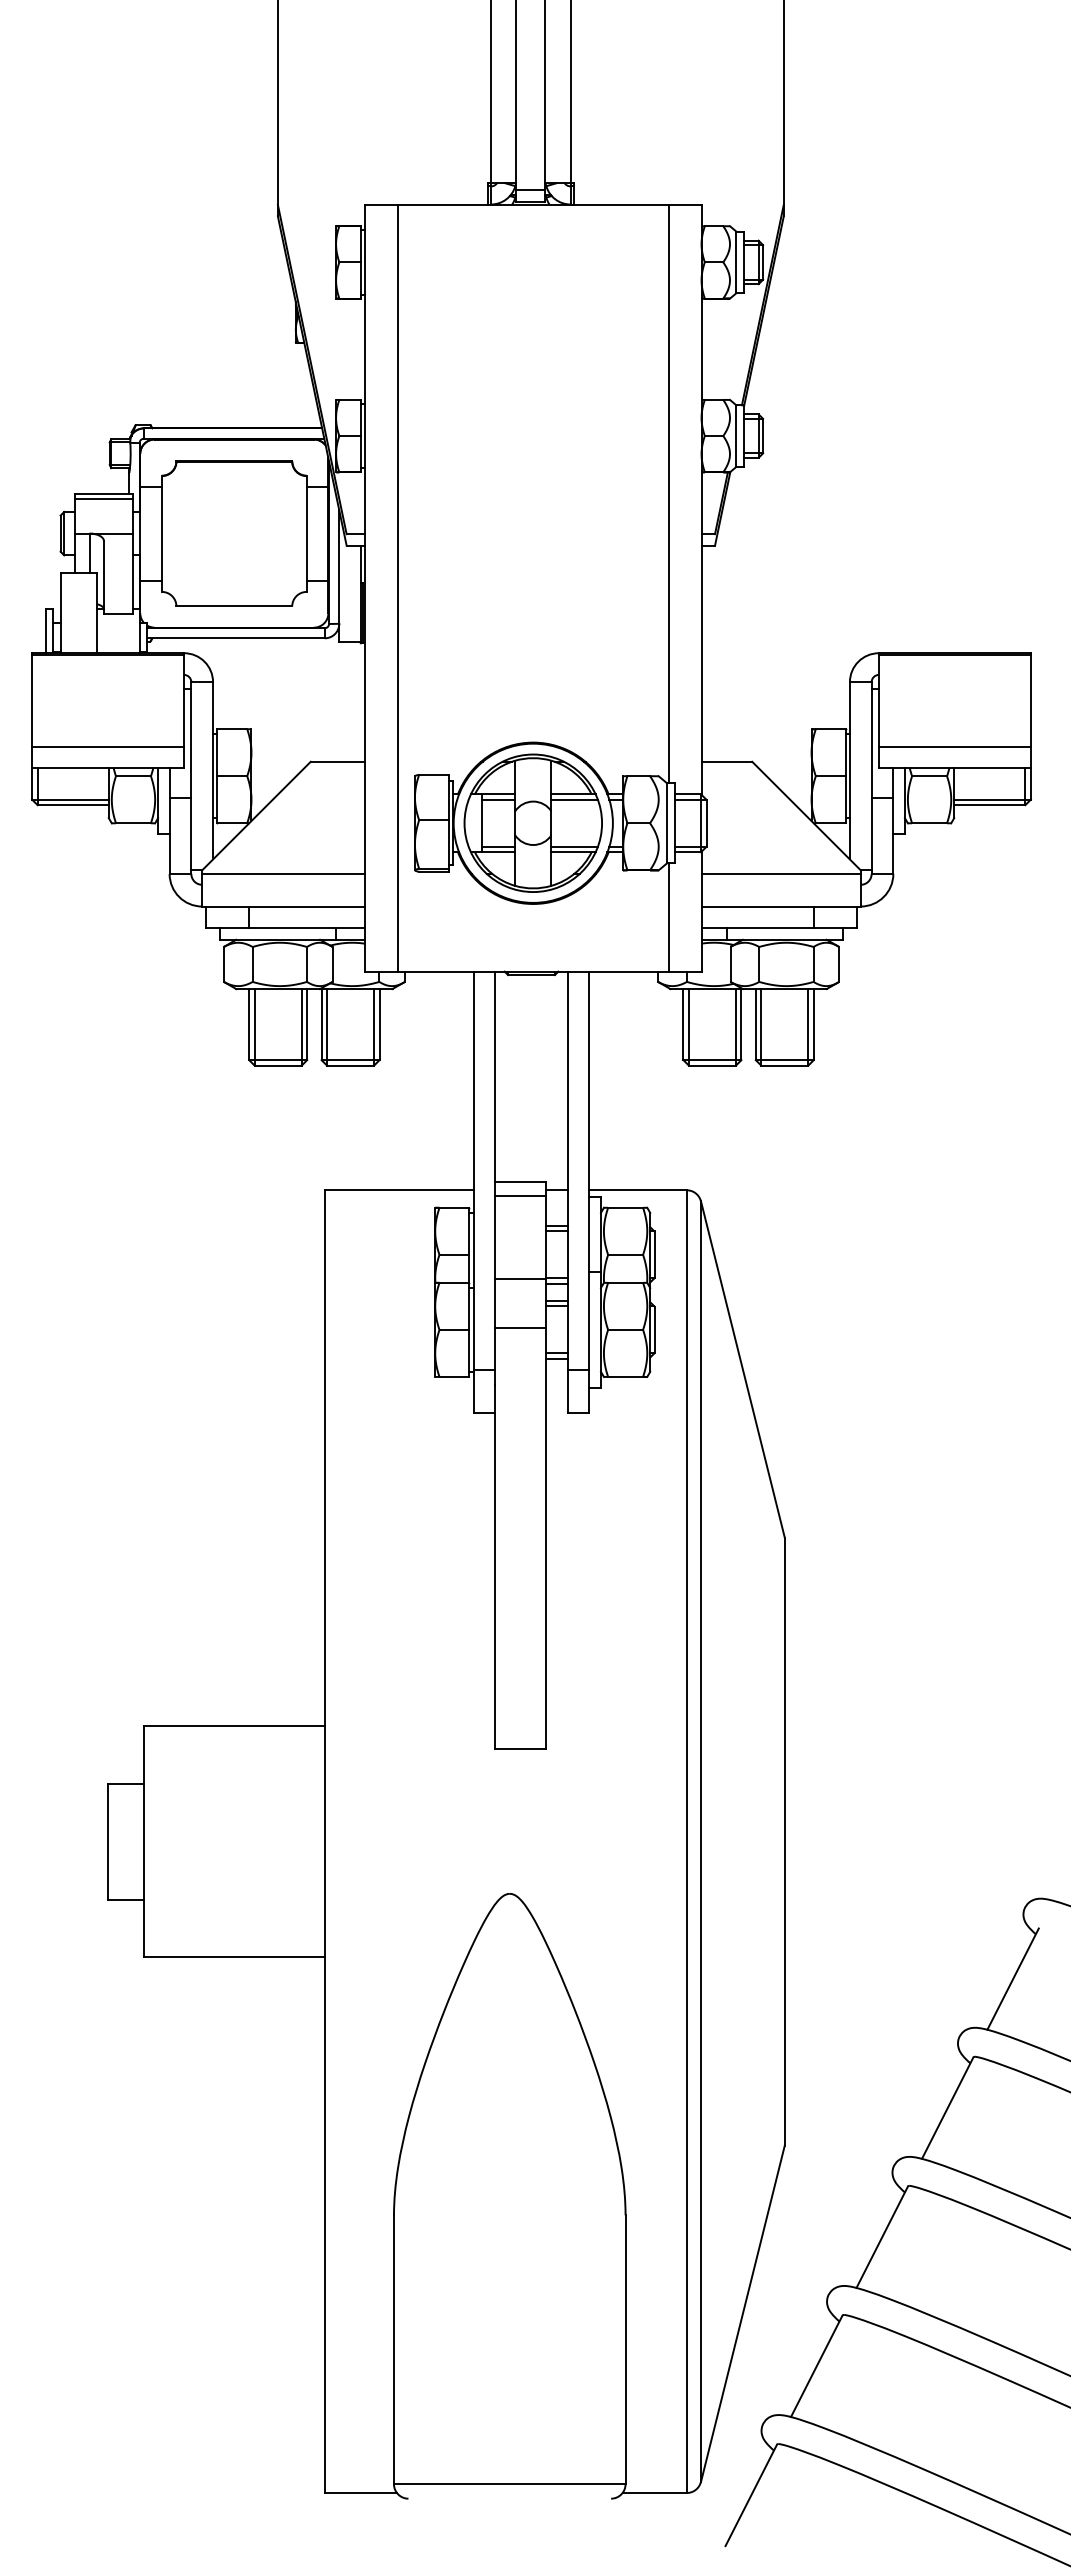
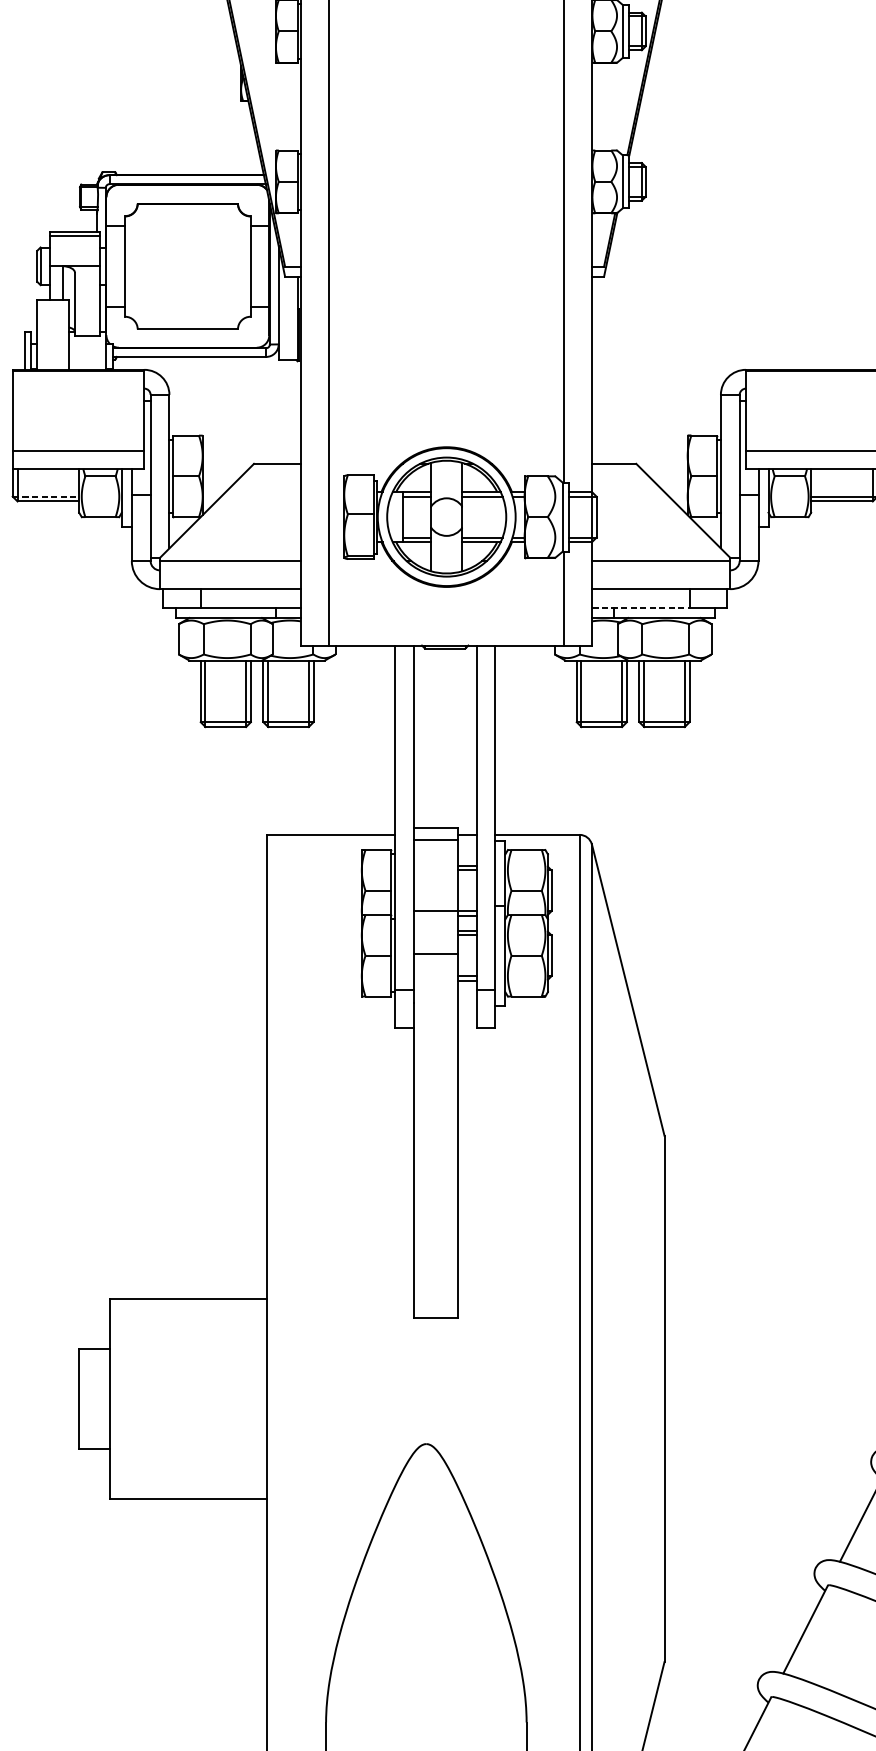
line: (71, 799) -> (46, 496), solid -> dashed
line: (758, 928) -> (641, 608), solid -> dashed

